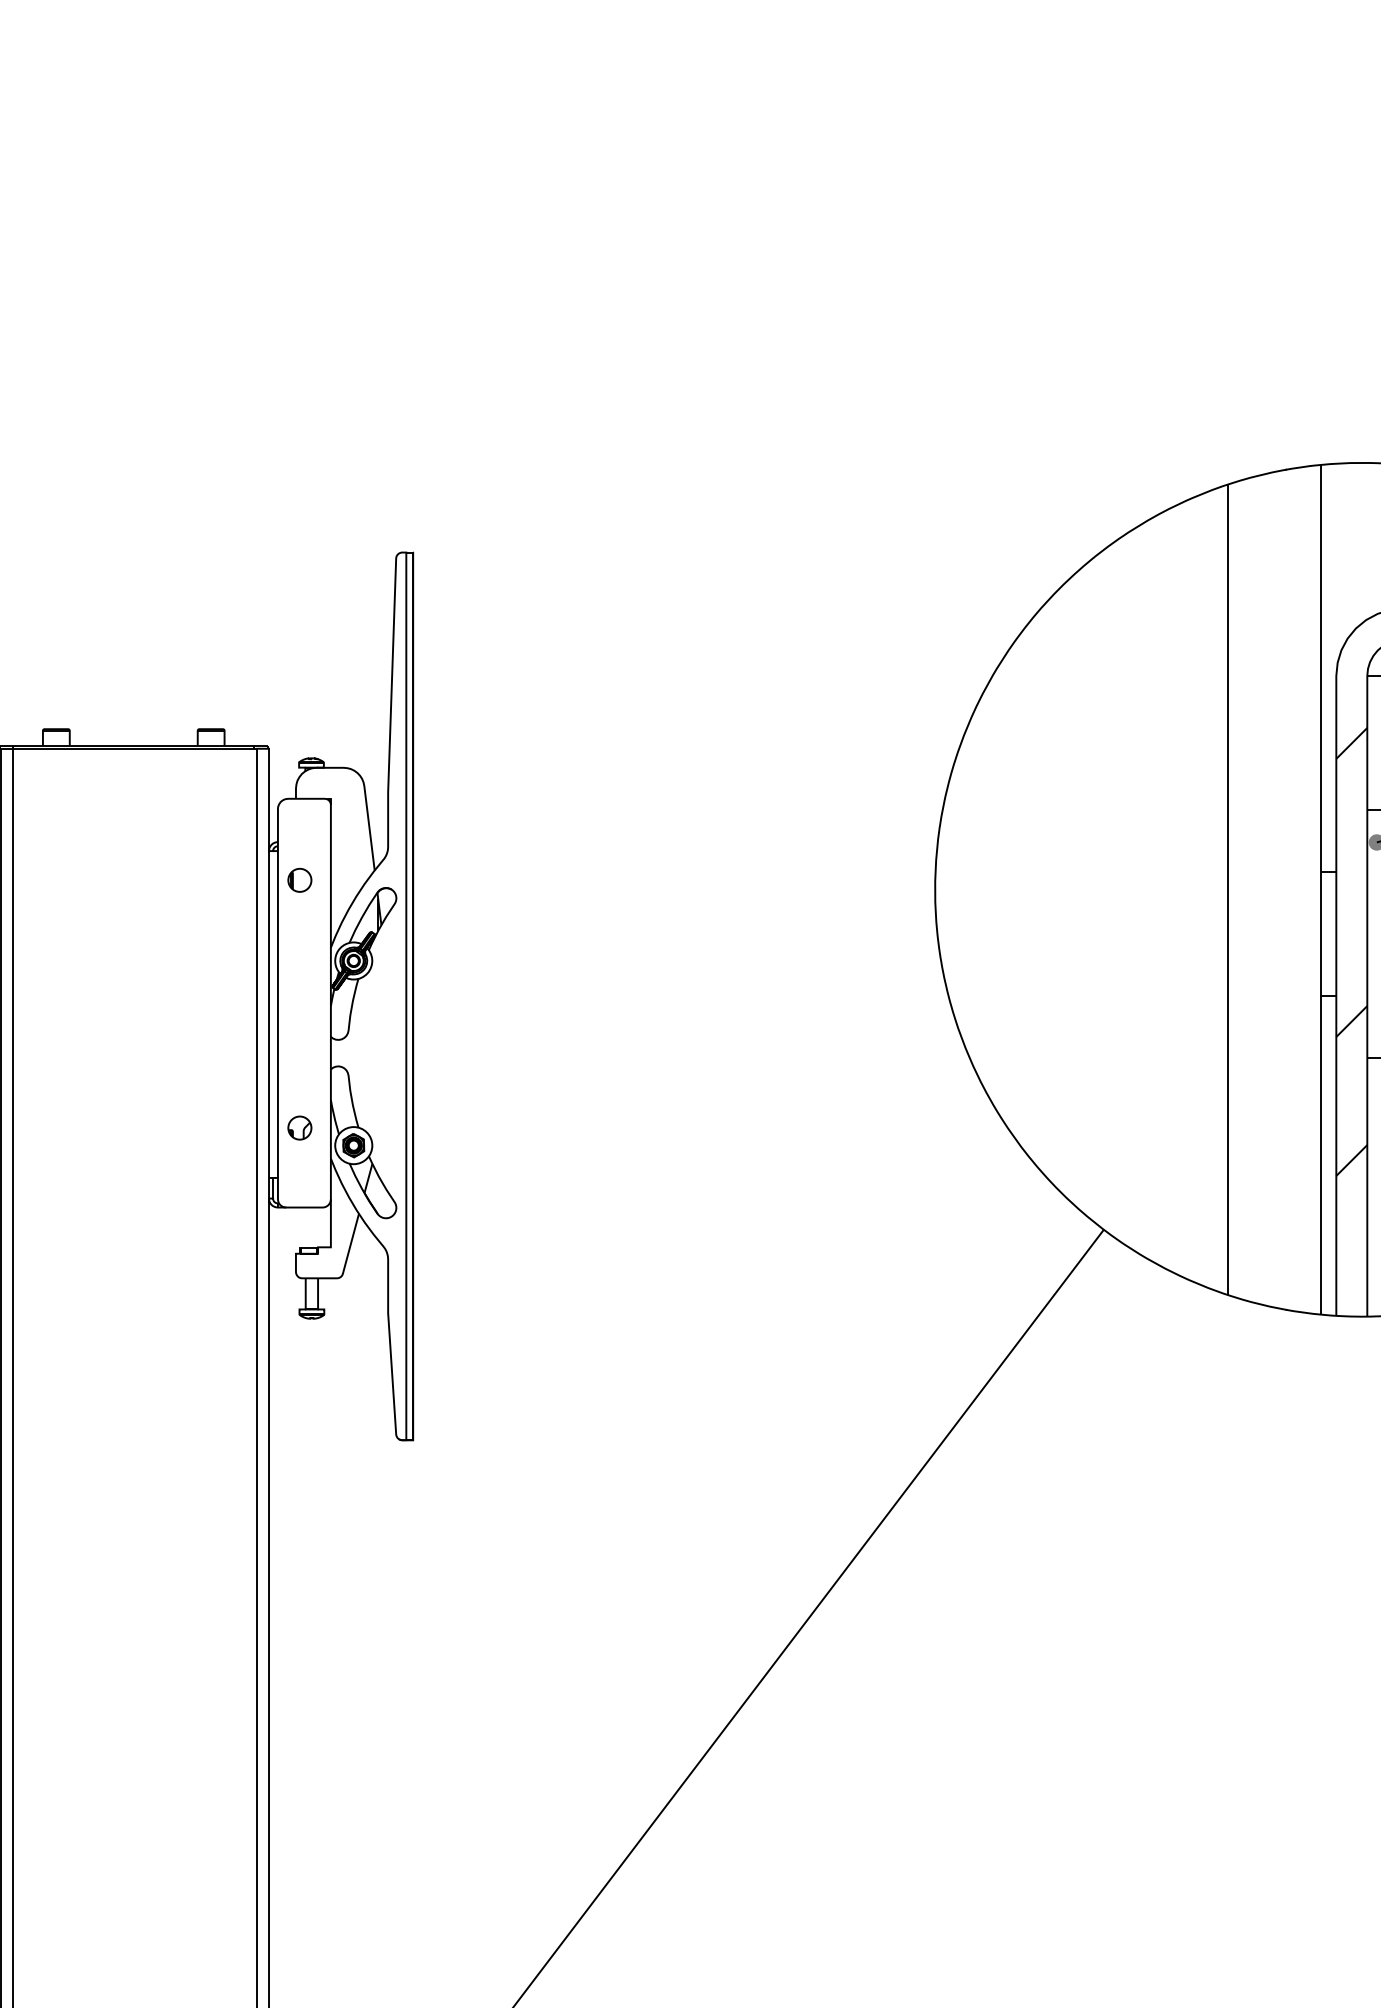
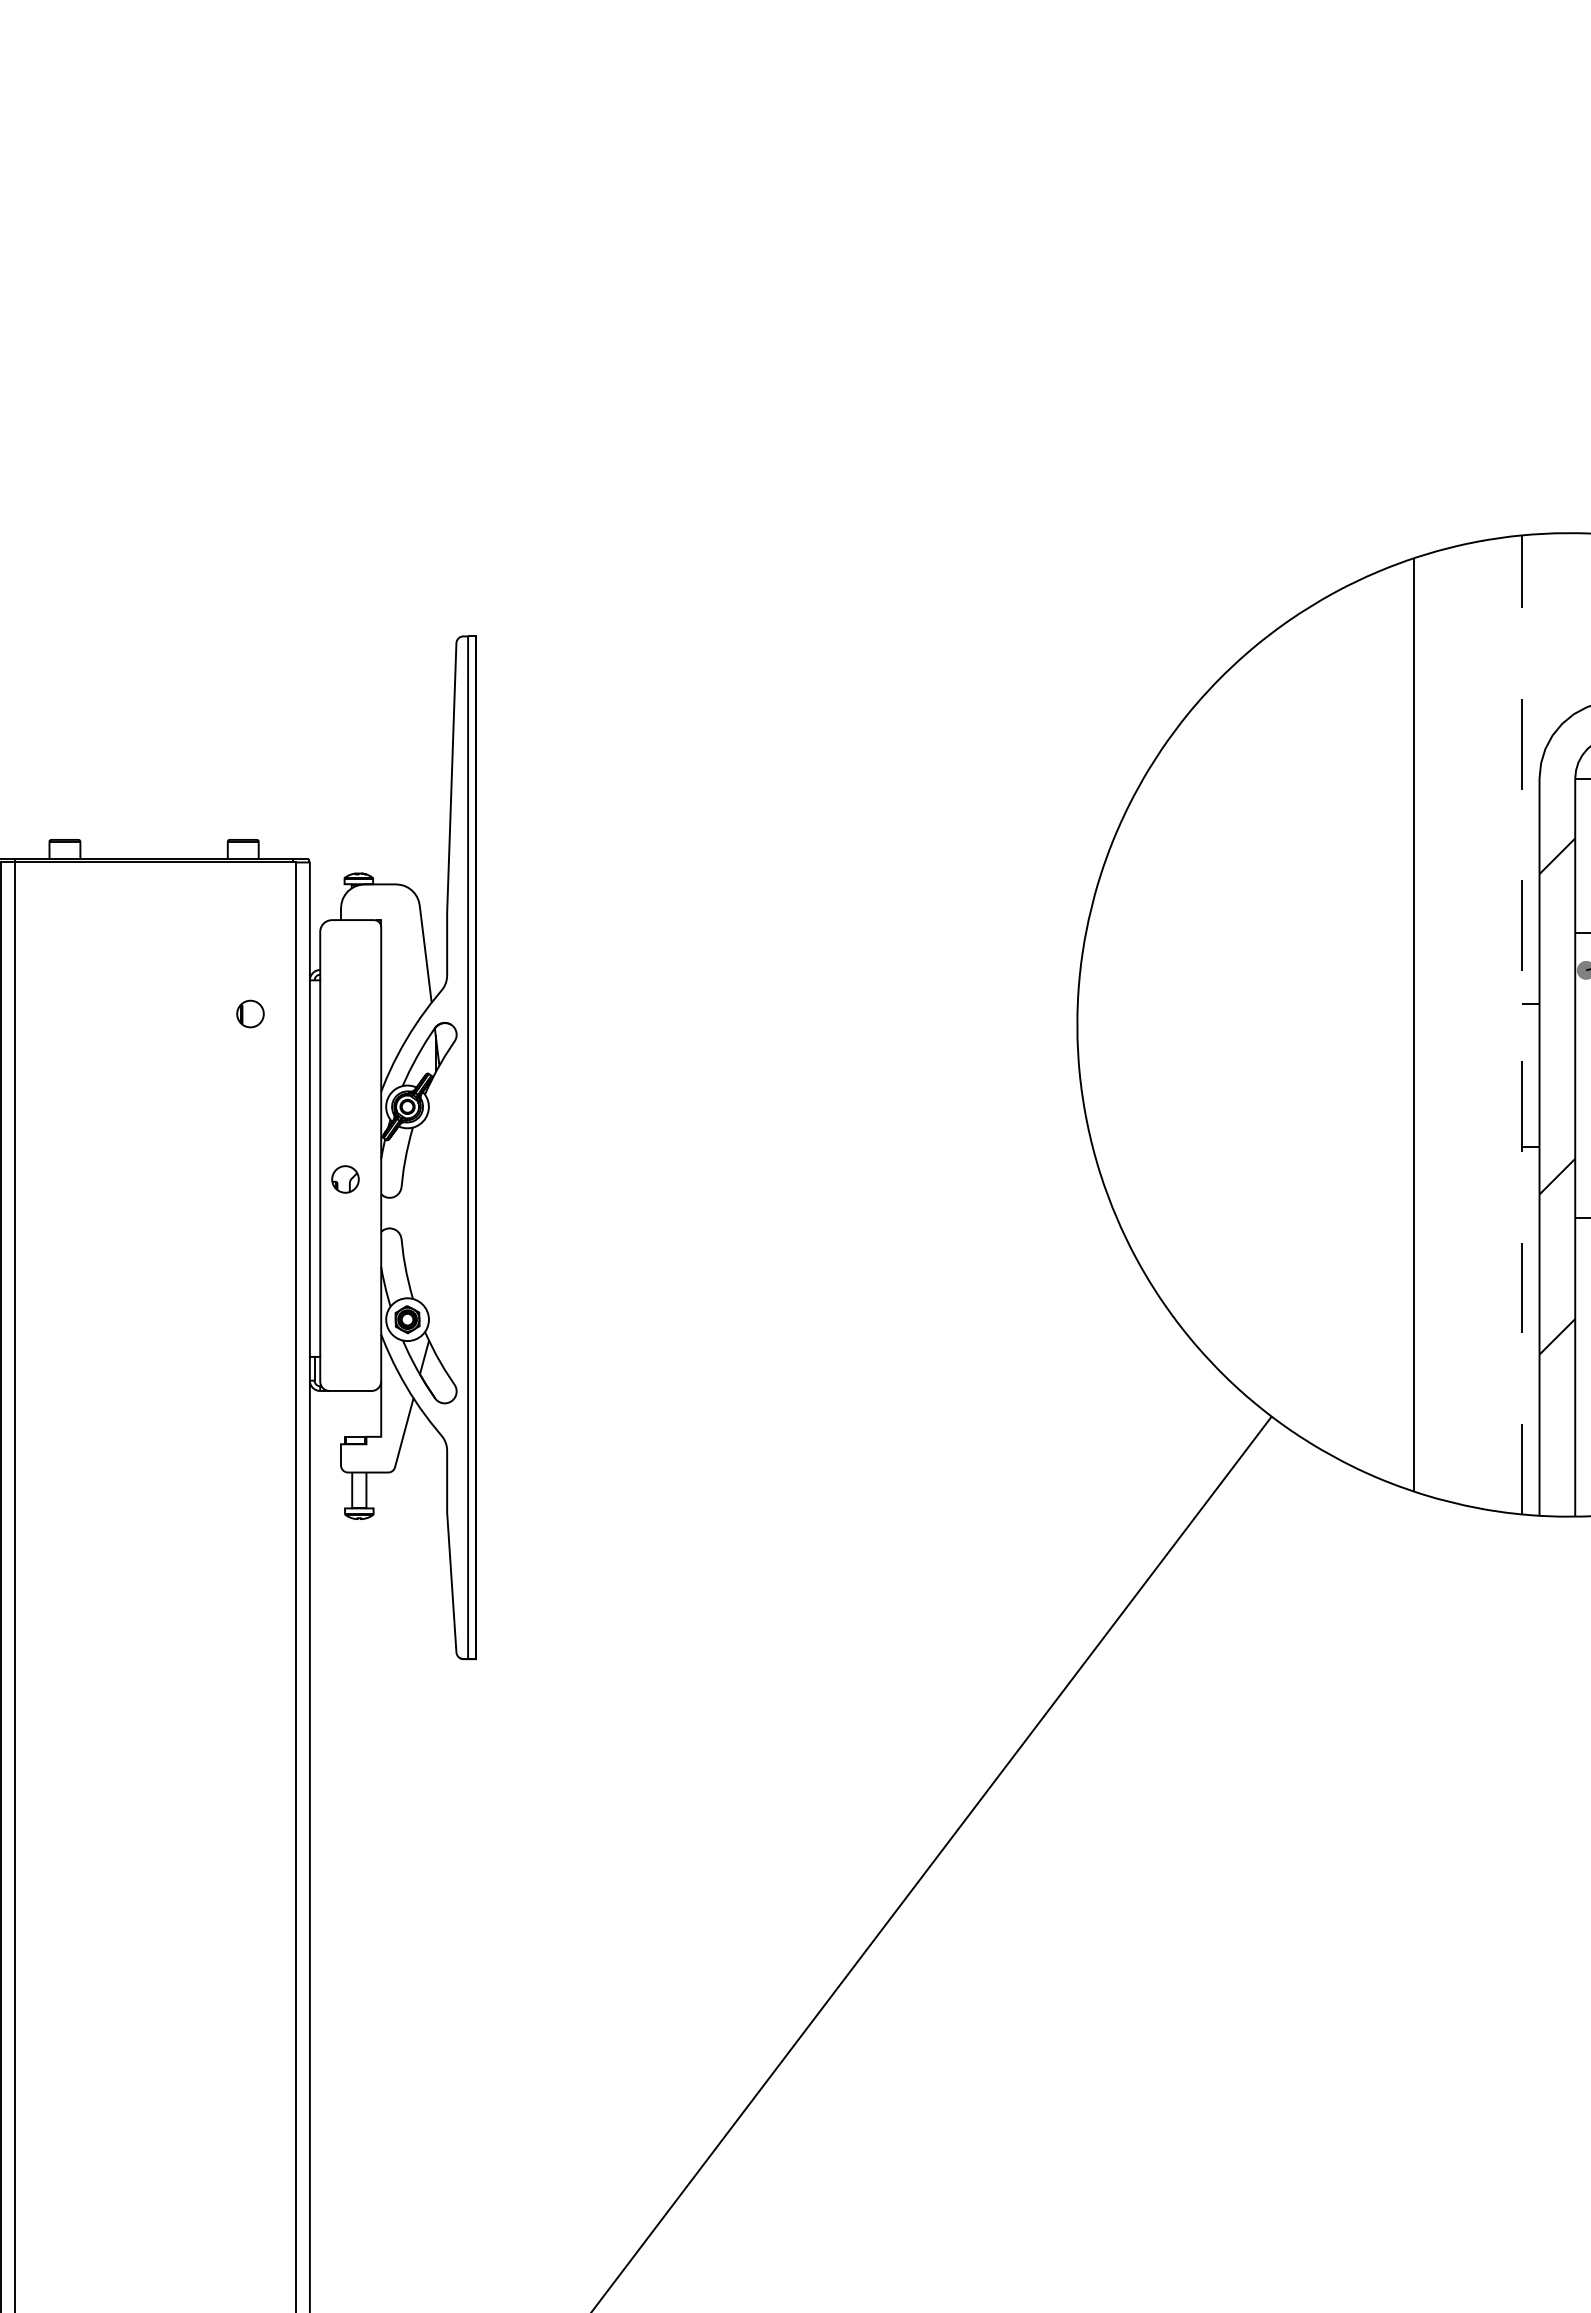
part: (299, 879) -> (250, 1013), moved
line: (1320, 889) -> (1521, 1024), solid -> dashed
part: (299, 1128) -> (345, 1179), moved

